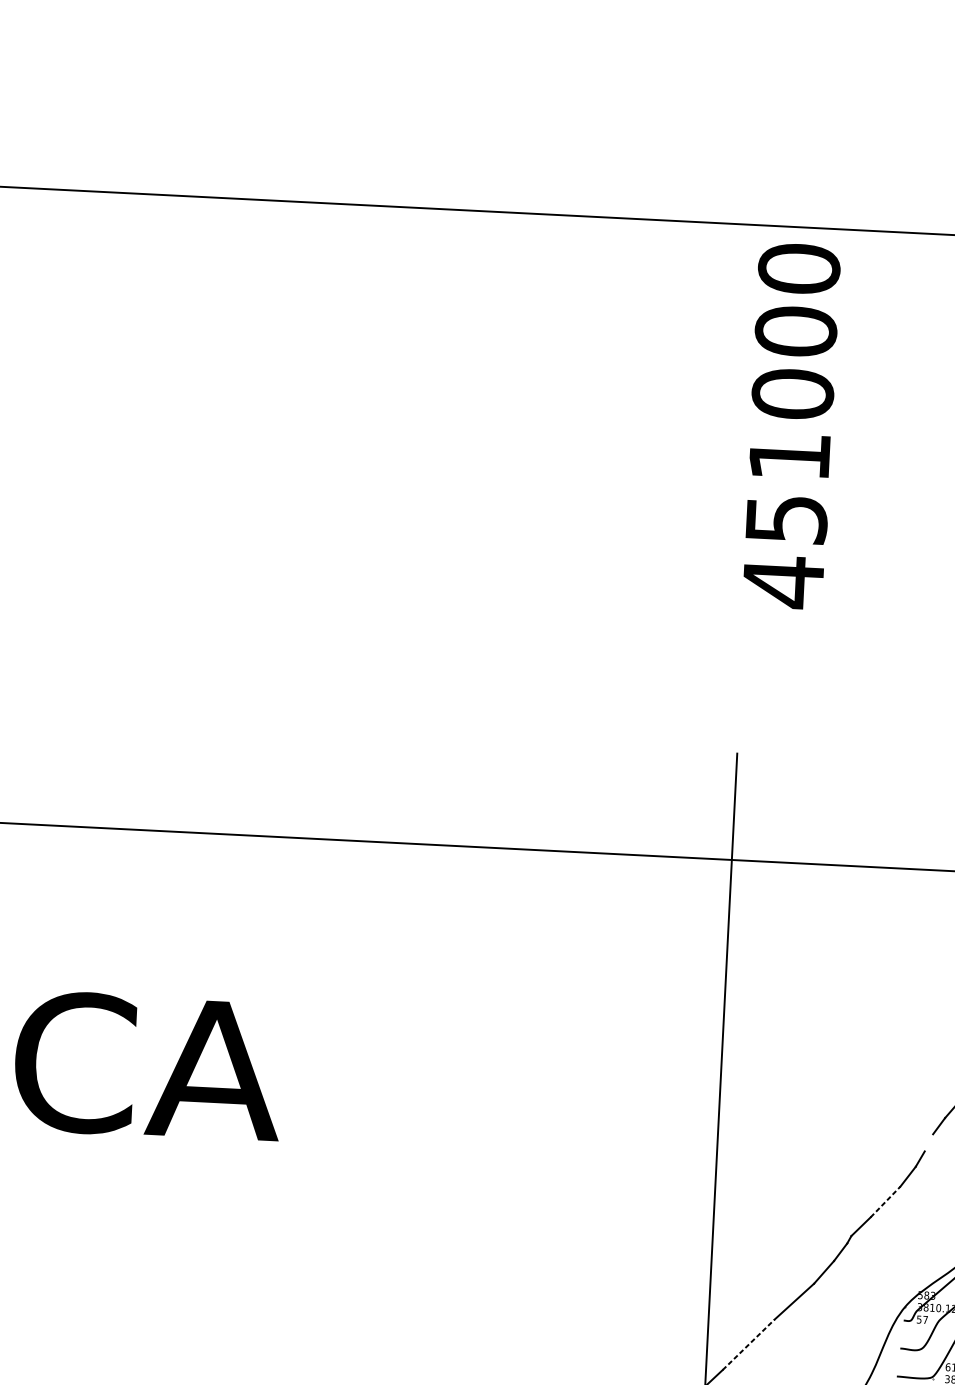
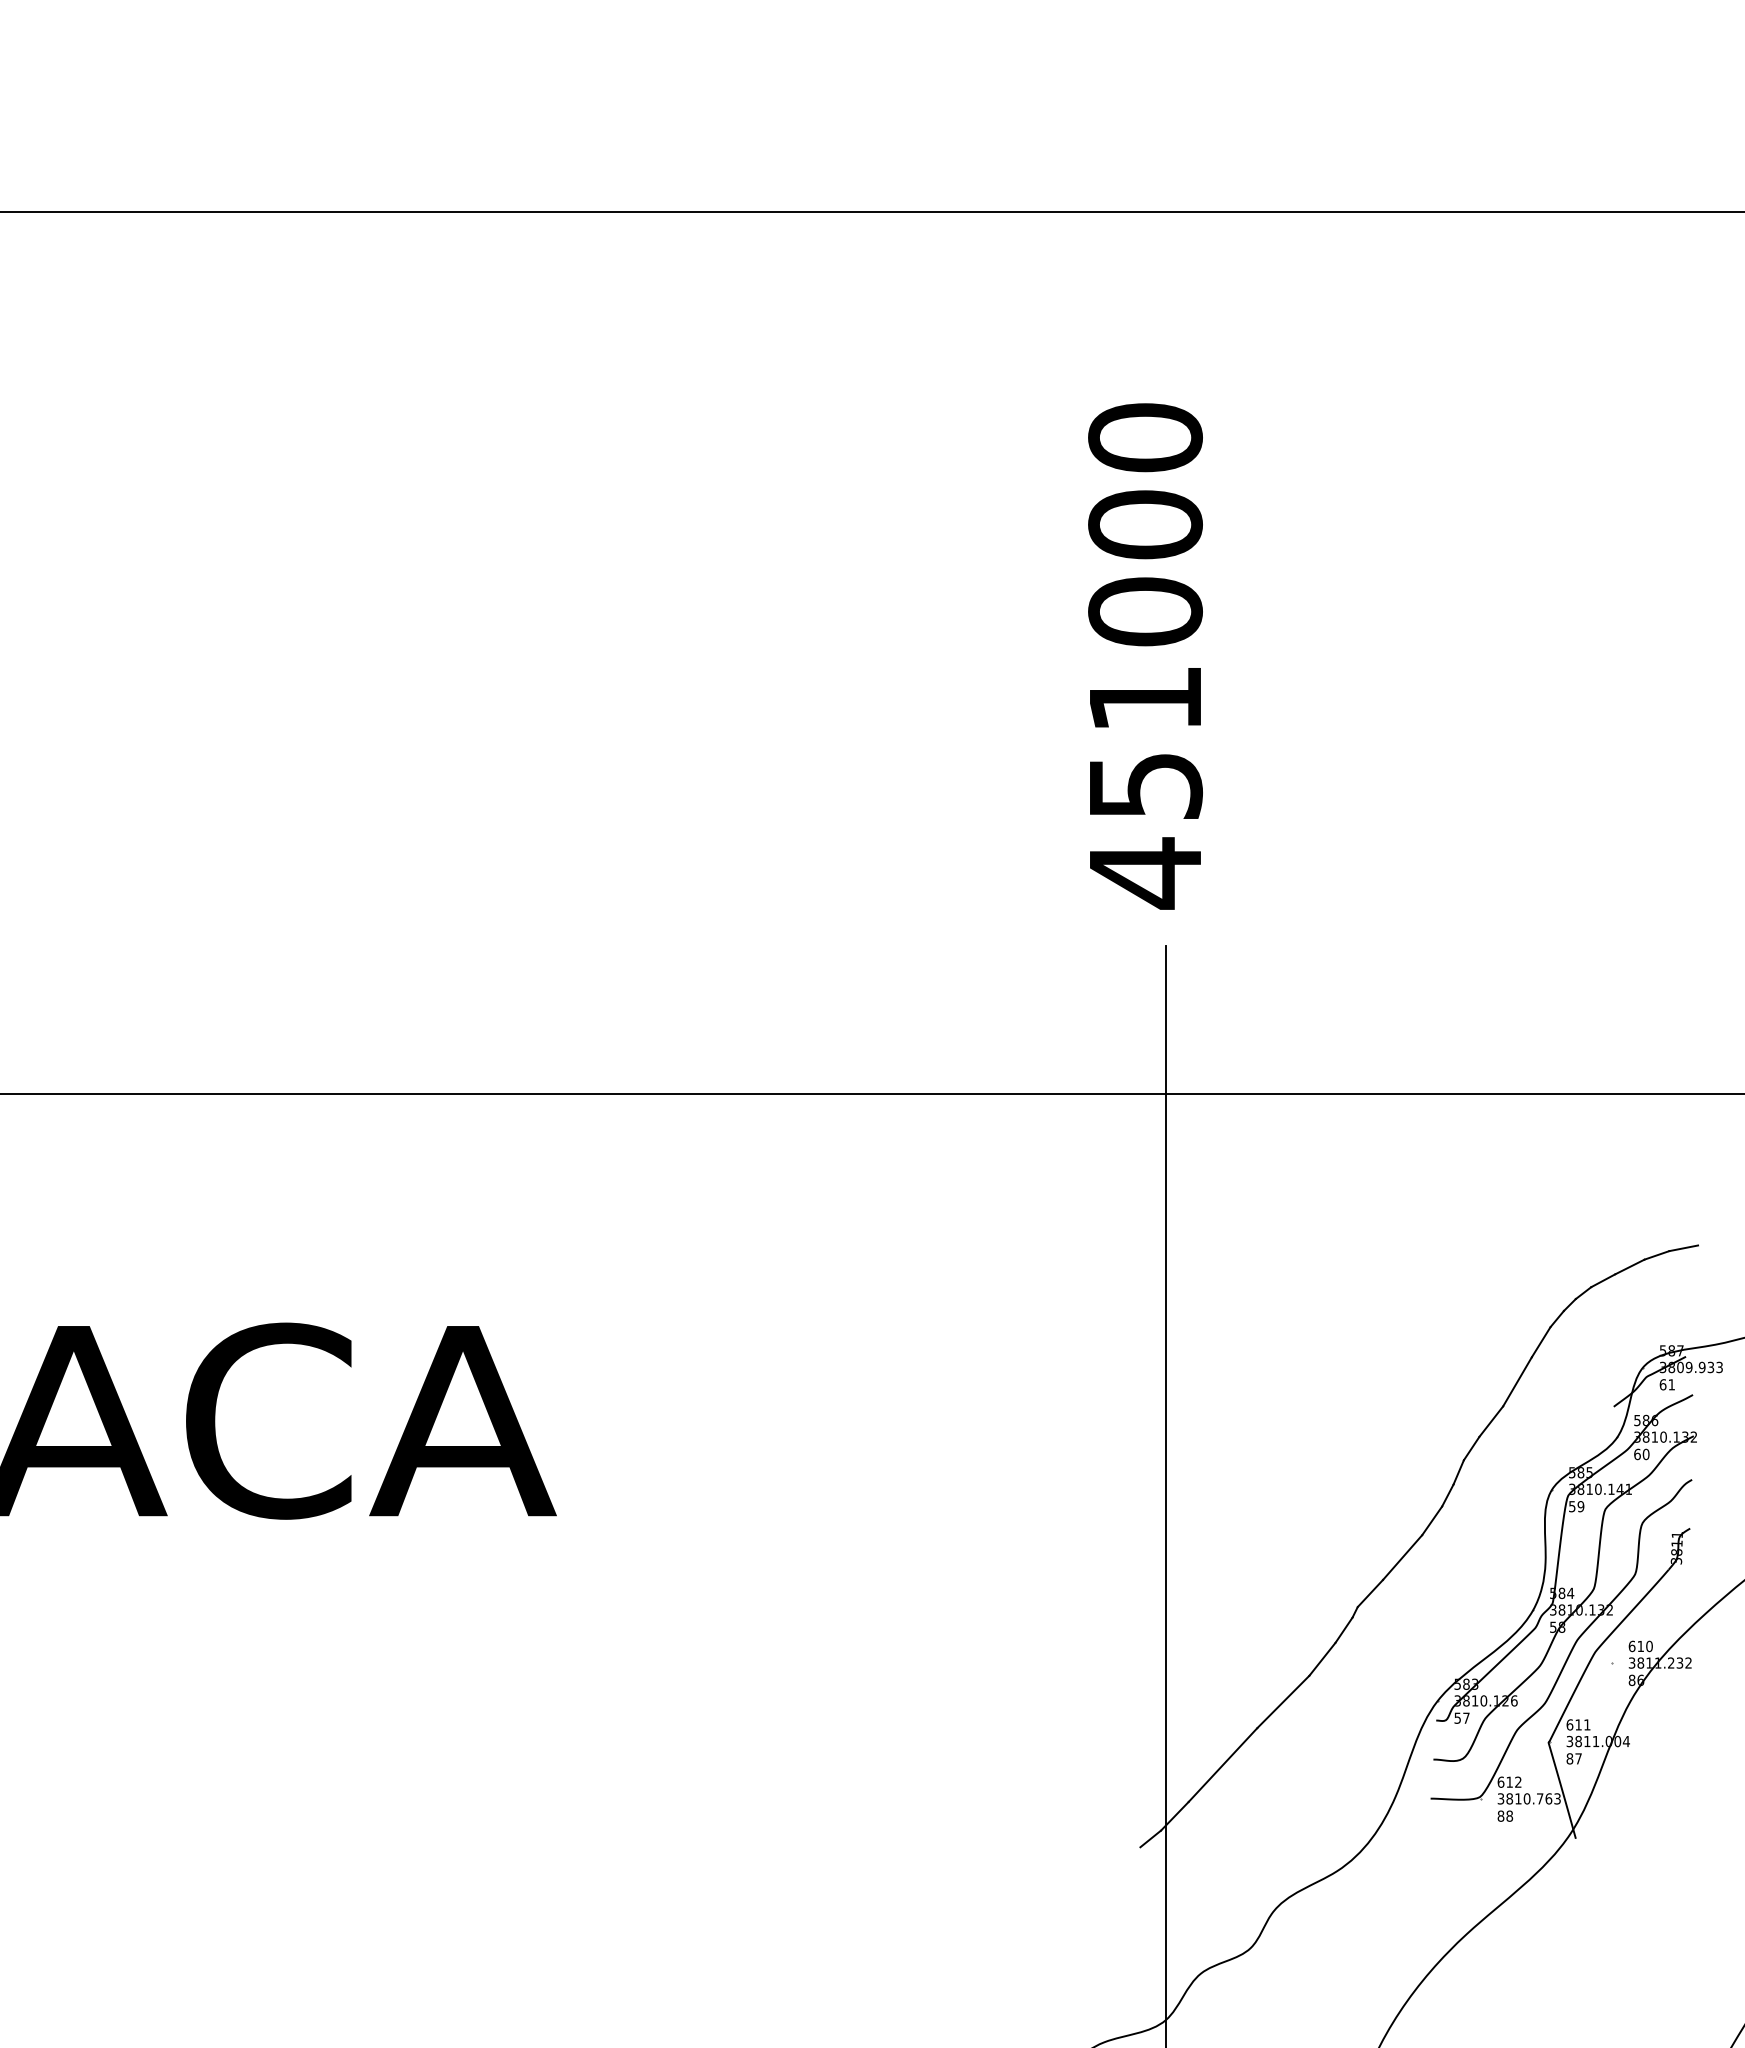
text: (791, 426) -> (1145, 656), moved
line: (928, 1142) -> (1458, 1472), added
line: (885, 1202) -> (1402, 1557), dashed -> solid
line: (749, 1344) -> (1223, 1764), dashed -> solid

